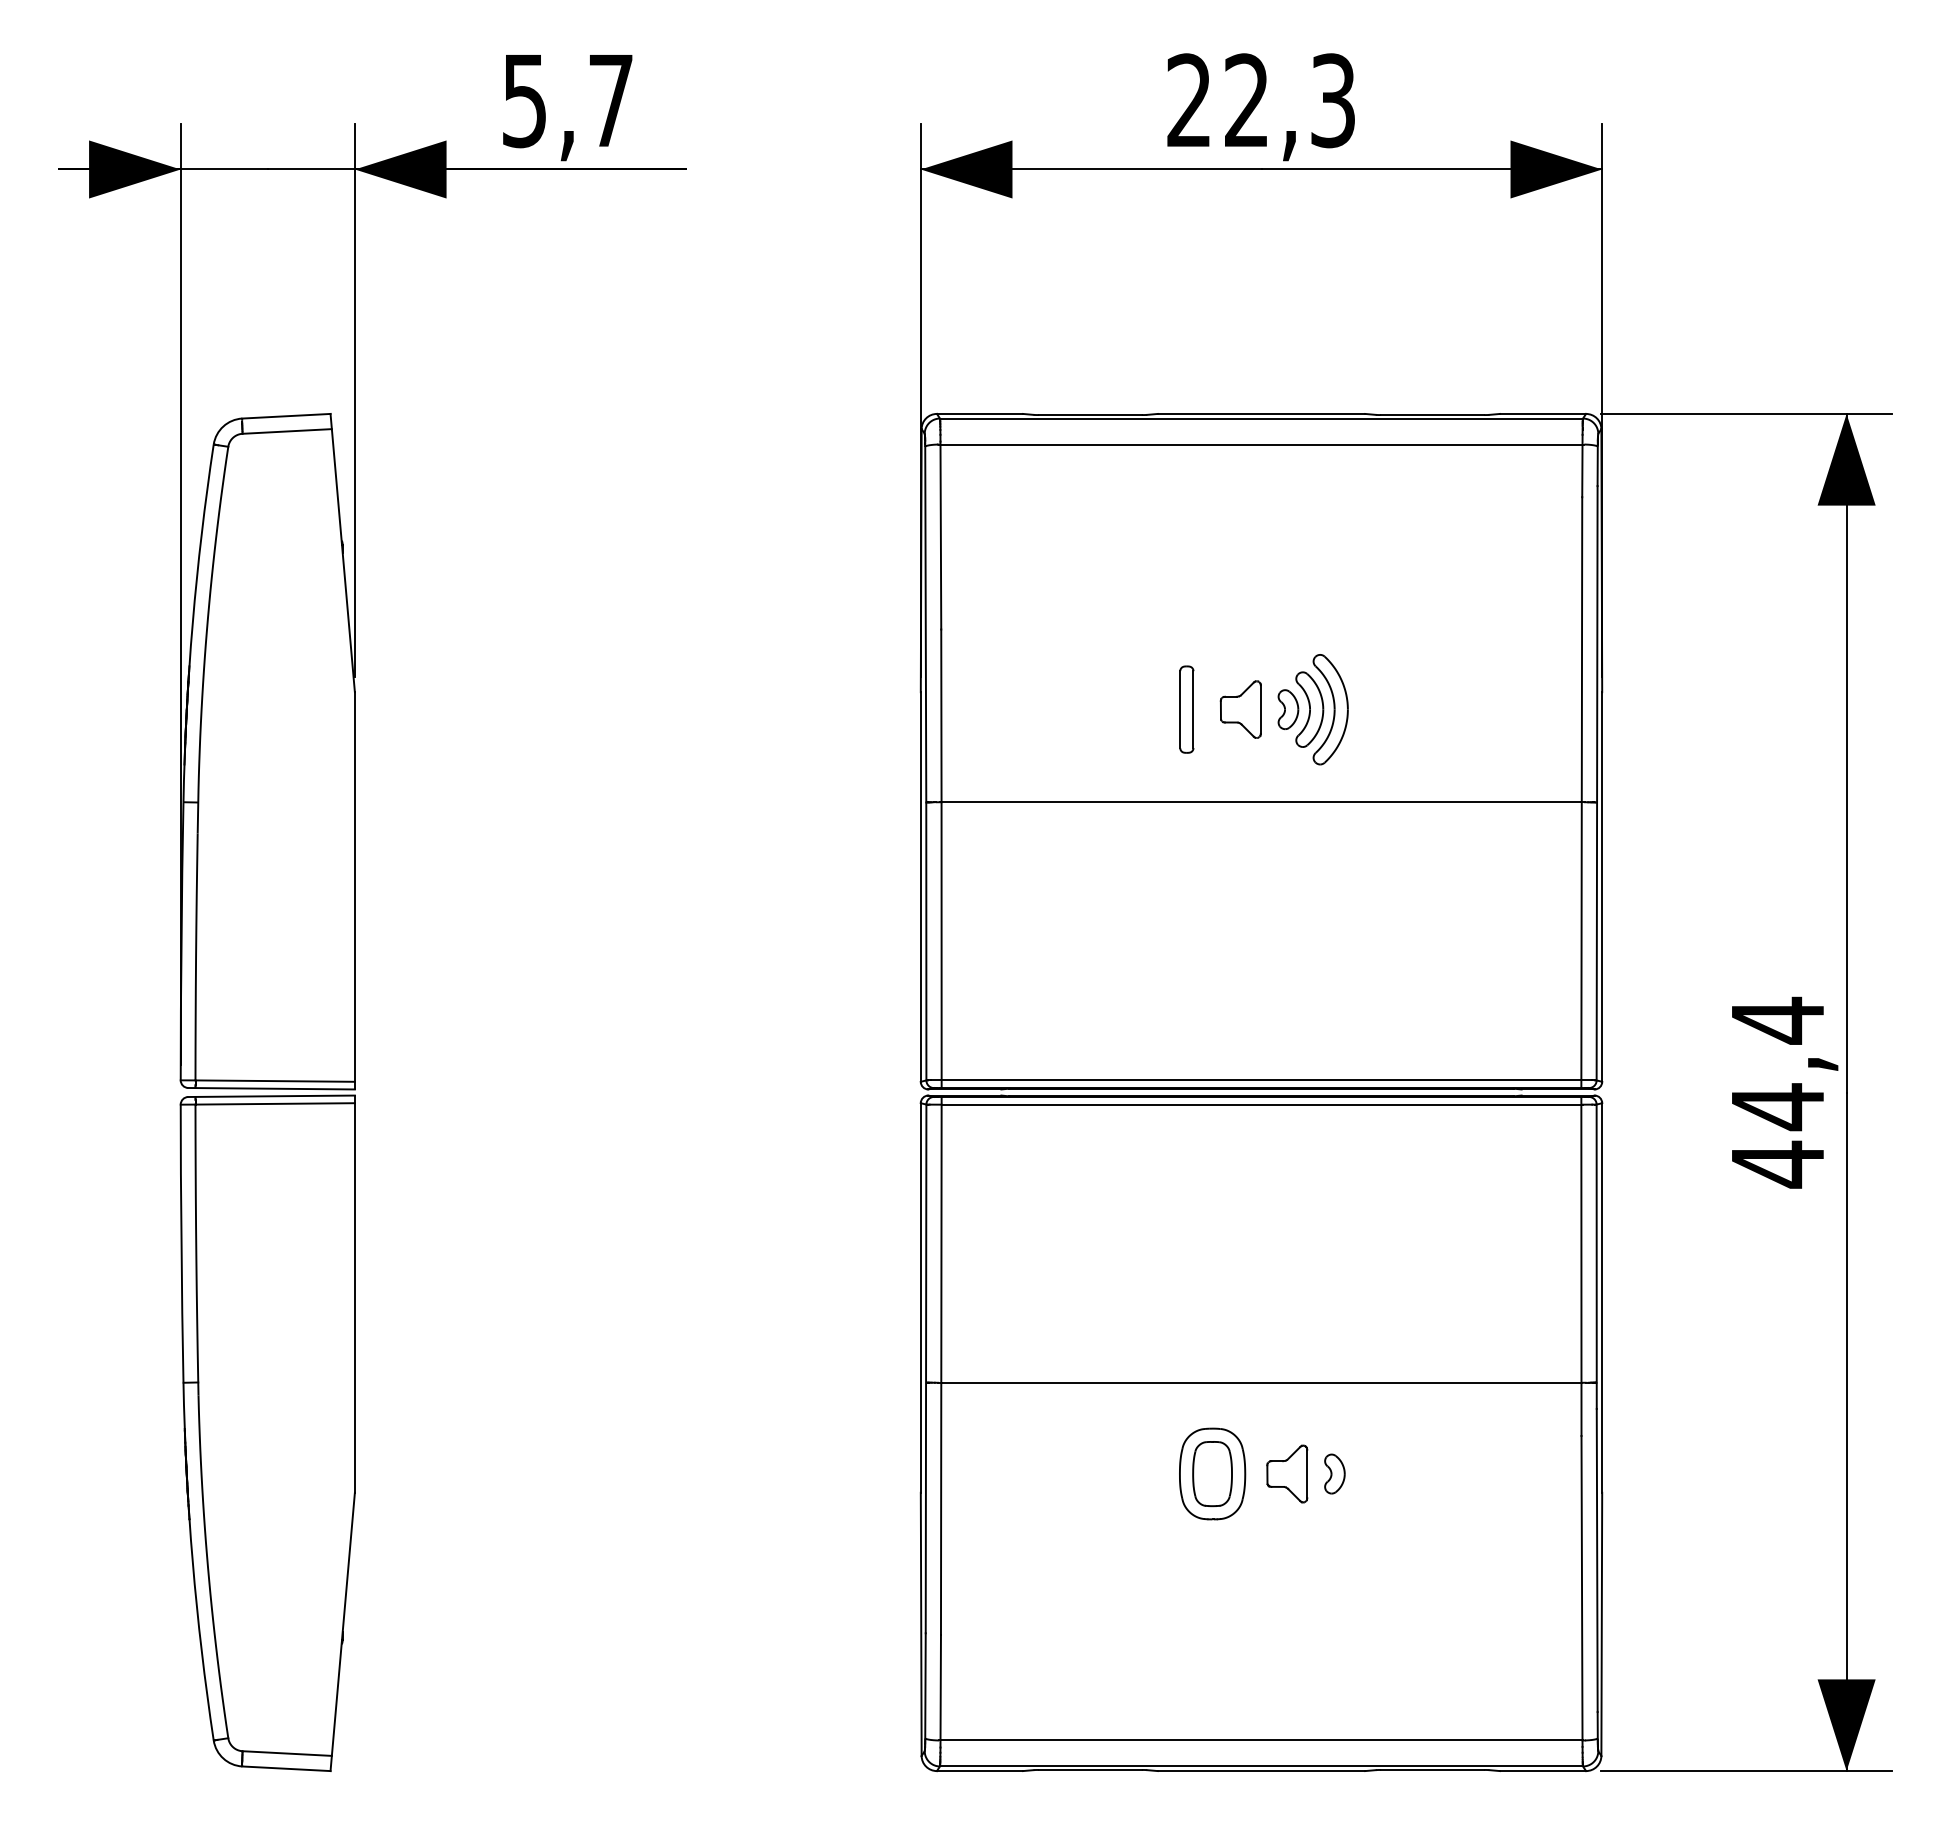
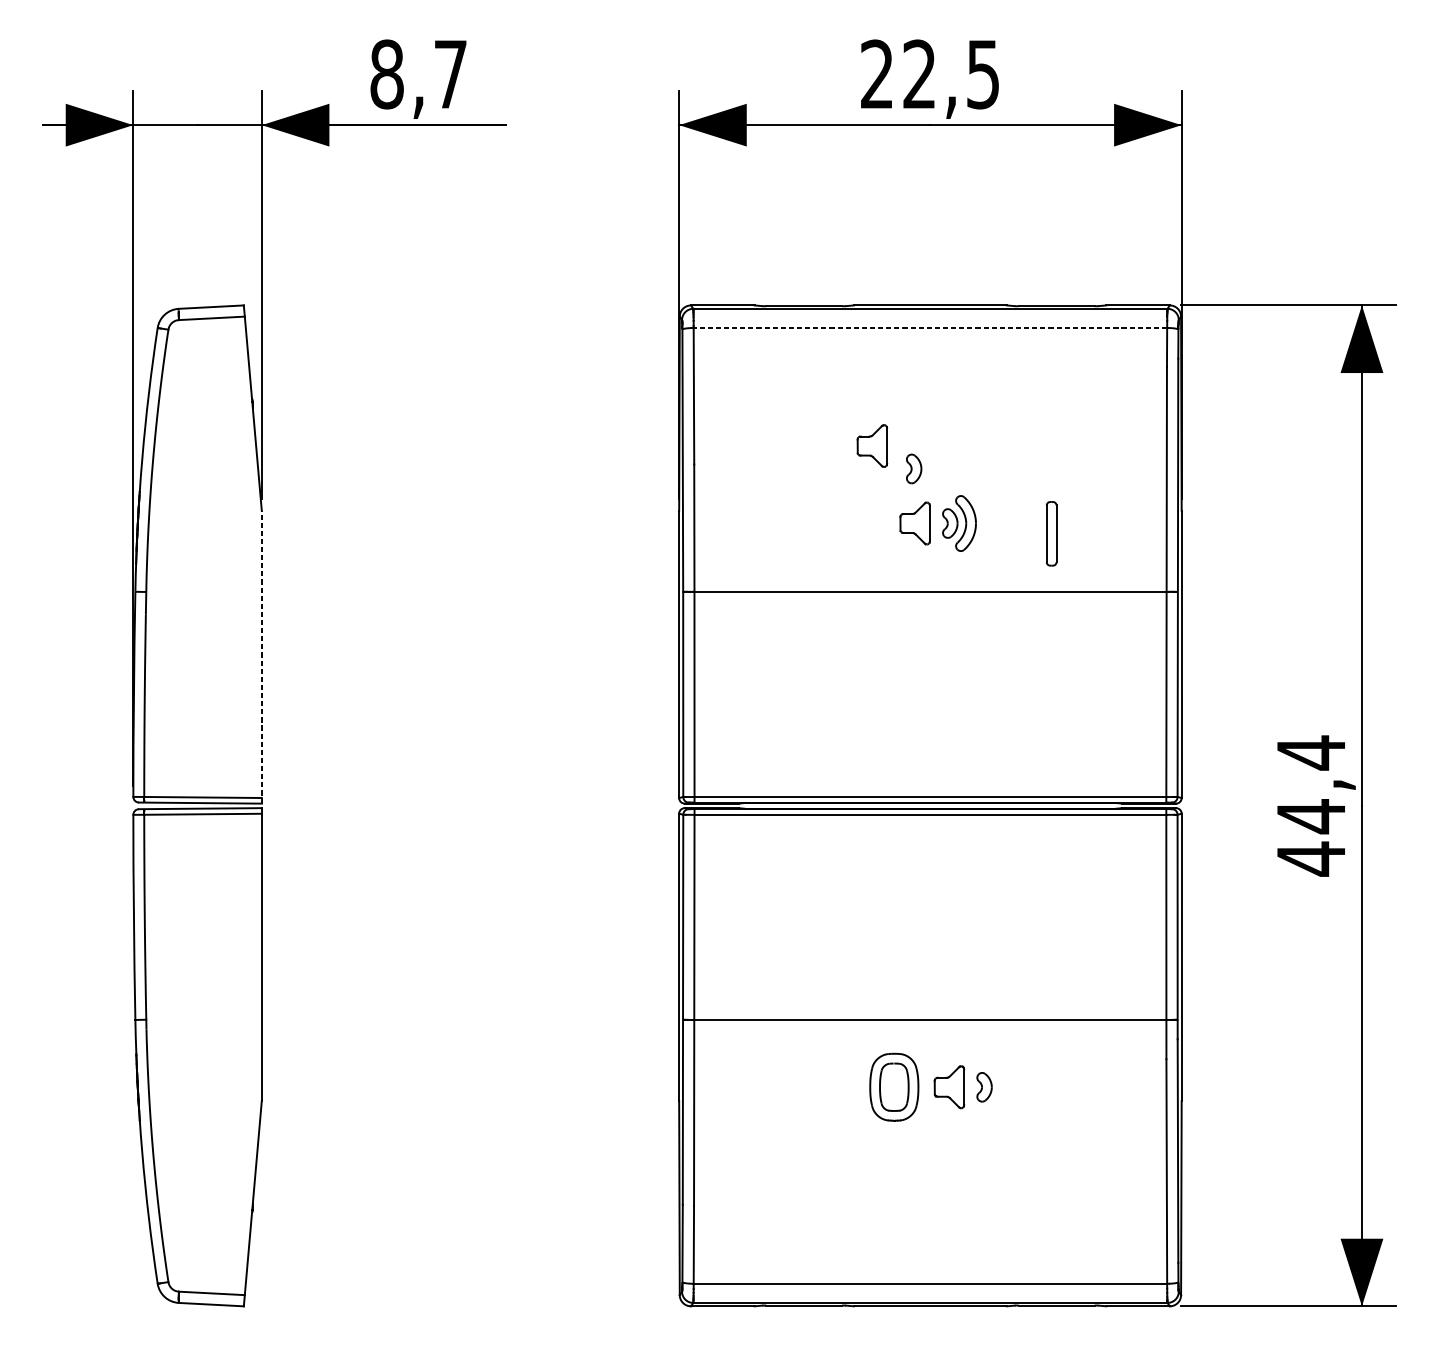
text: (524, 100) -> (386, 74), 5,7 -> 8,7
text: (1332, 100) -> (982, 74), 22,3 -> 22,5
line: (1261, 444) -> (930, 327), solid -> dashed
part: (1182, 604) -> (872, 445), added
part: (1239, 635) -> (914, 468), added
part: (1186, 709) -> (1051, 533), moved
part: (1330, 709) -> (981, 523), removed
line: (354, 890) -> (261, 656), solid -> dashed

